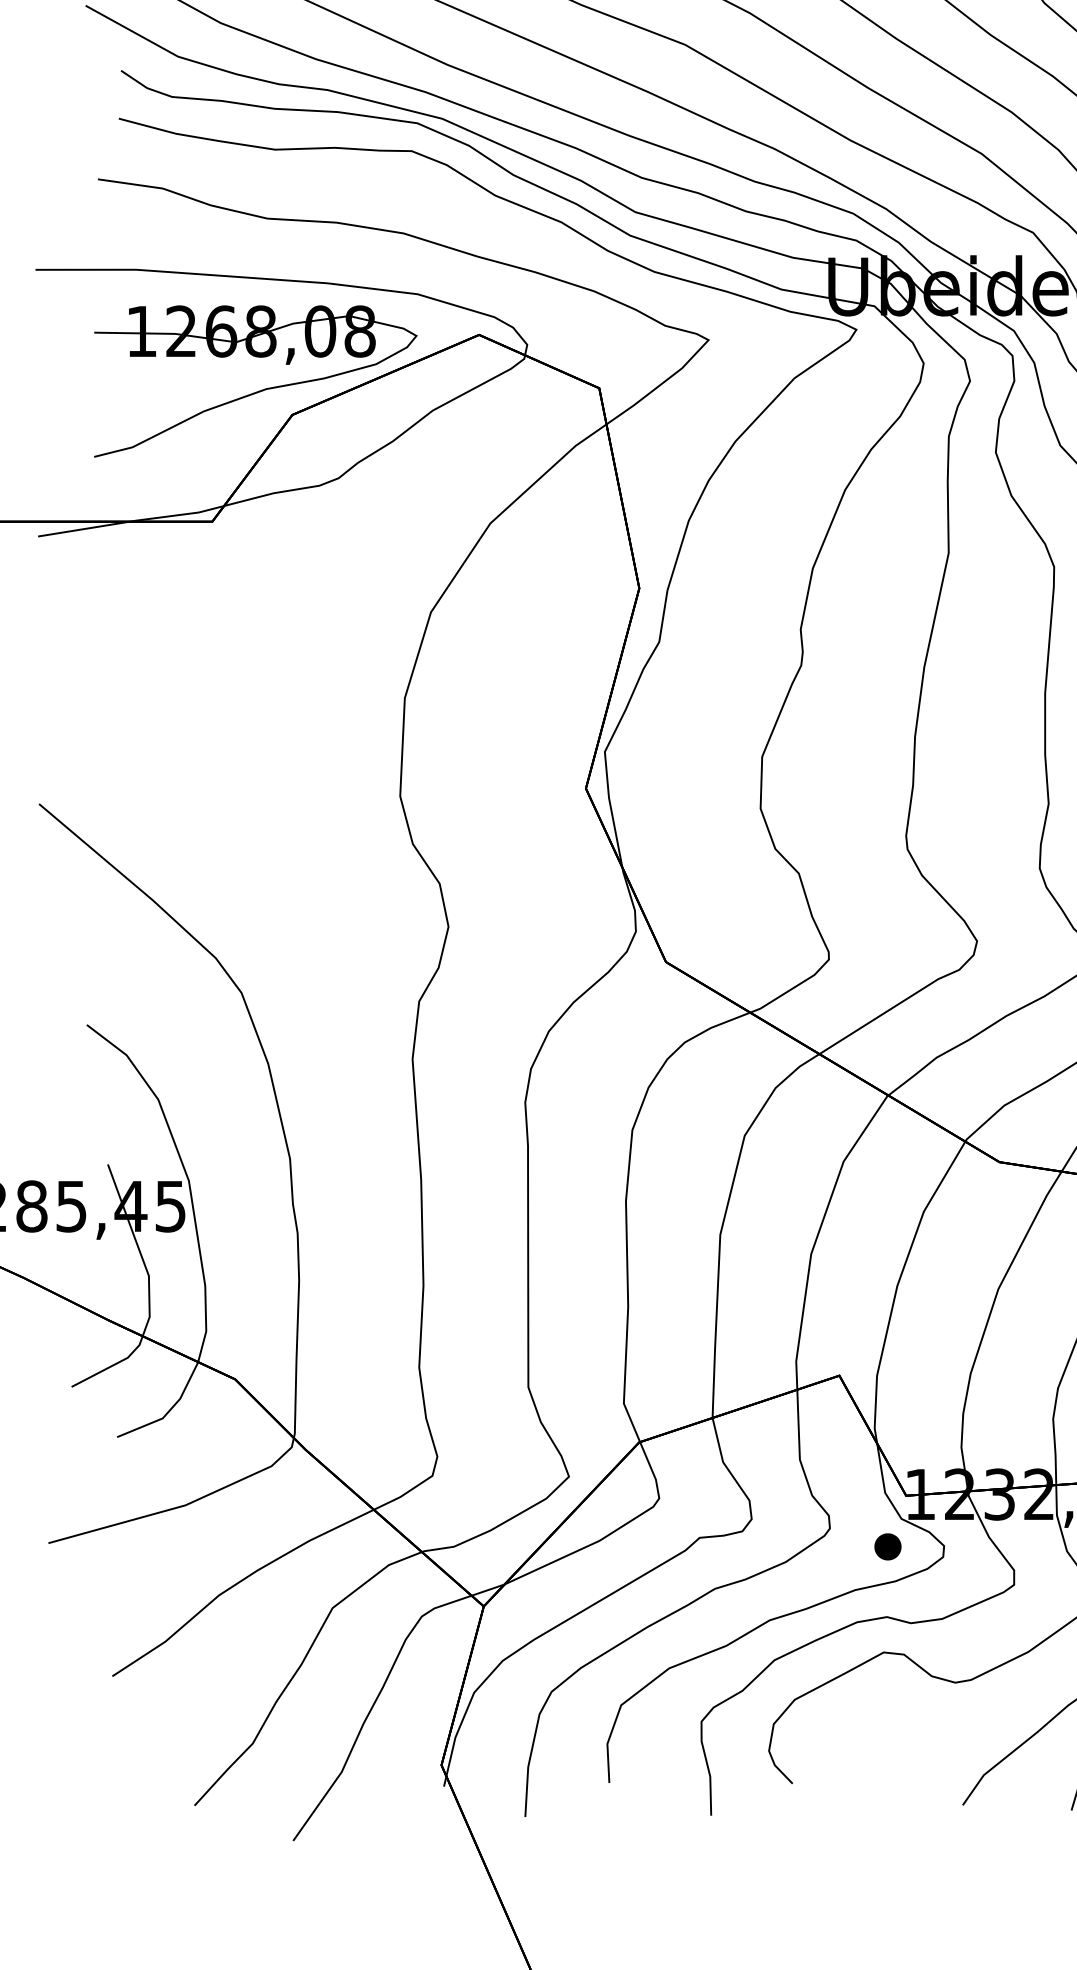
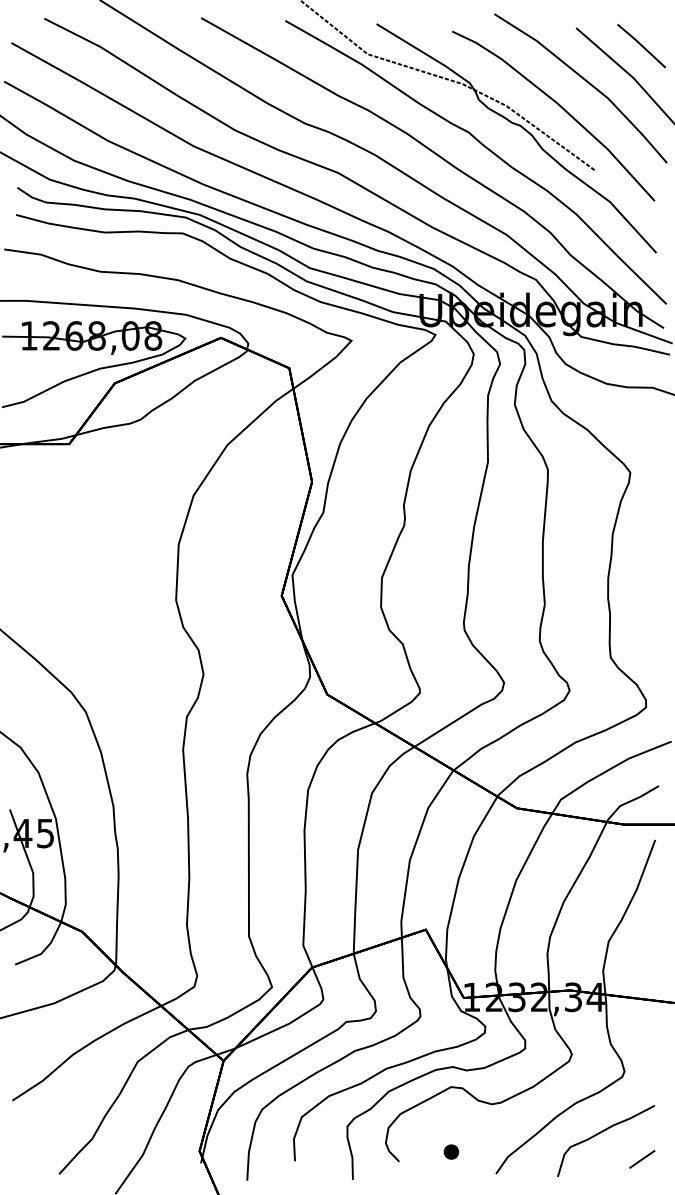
part: (888, 1545) -> (451, 1151), moved

